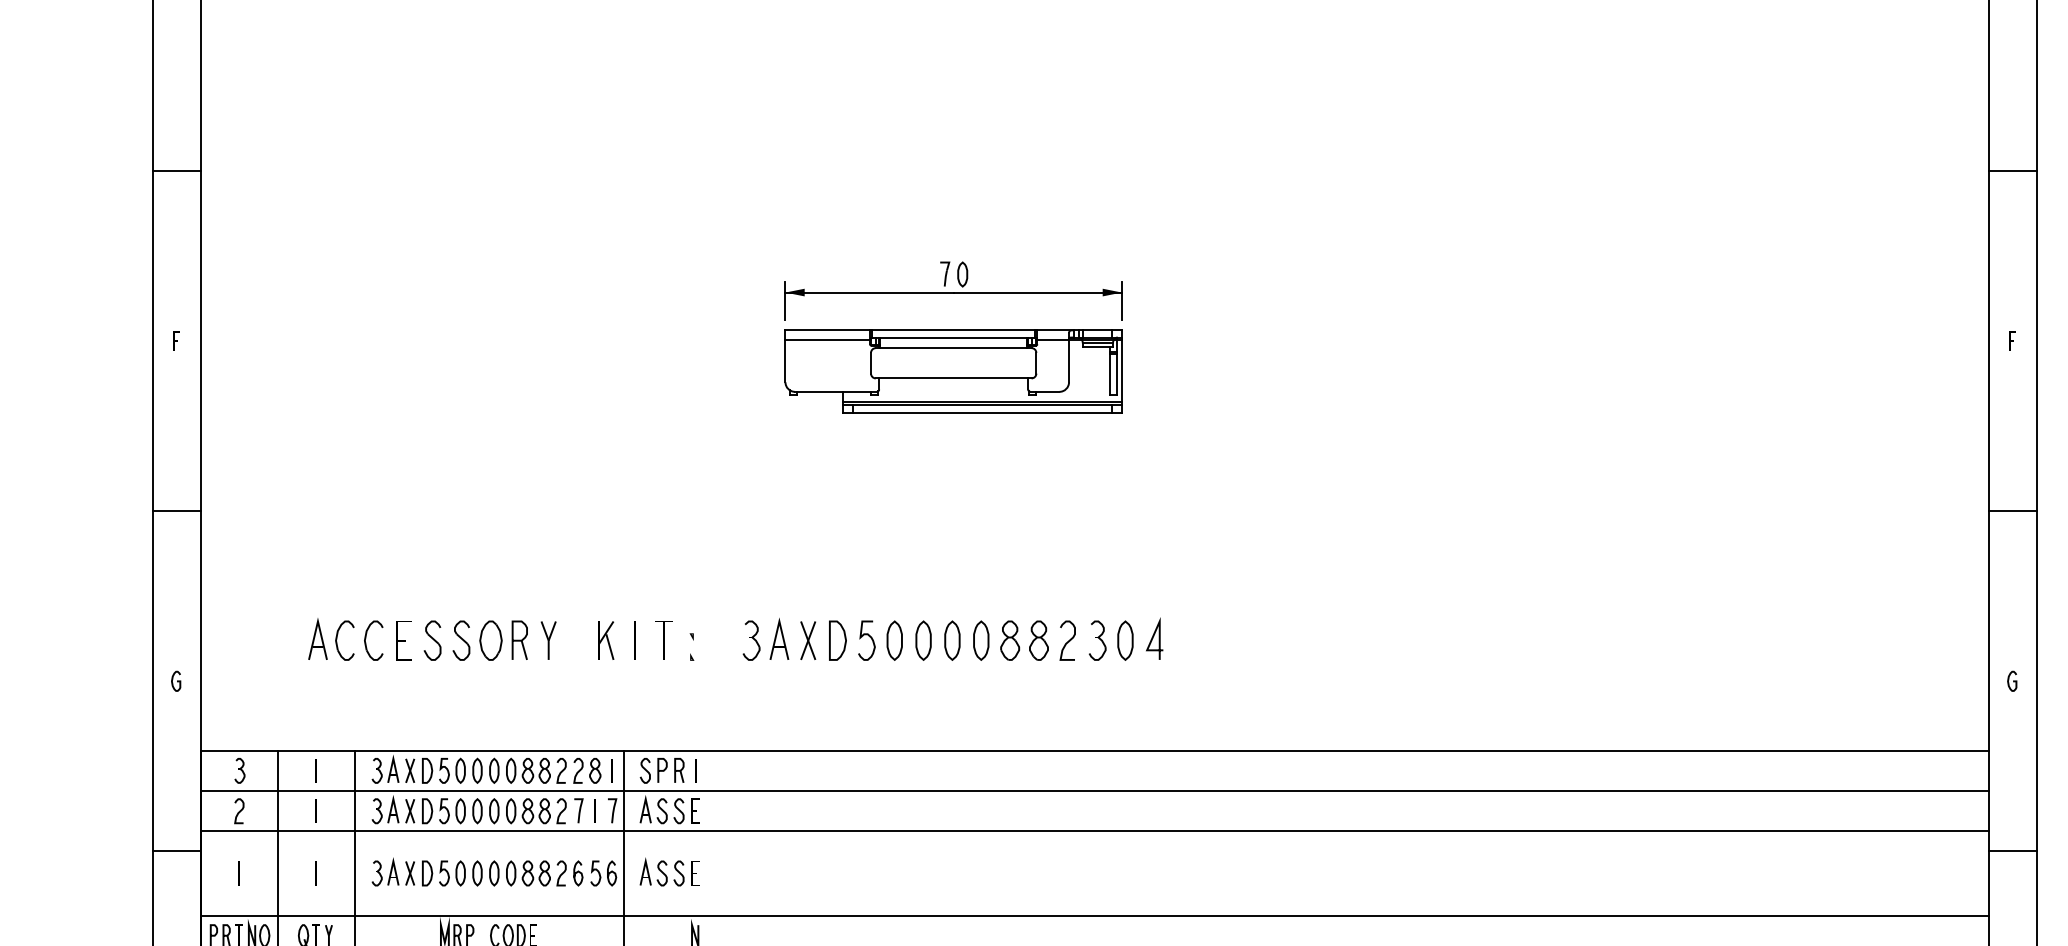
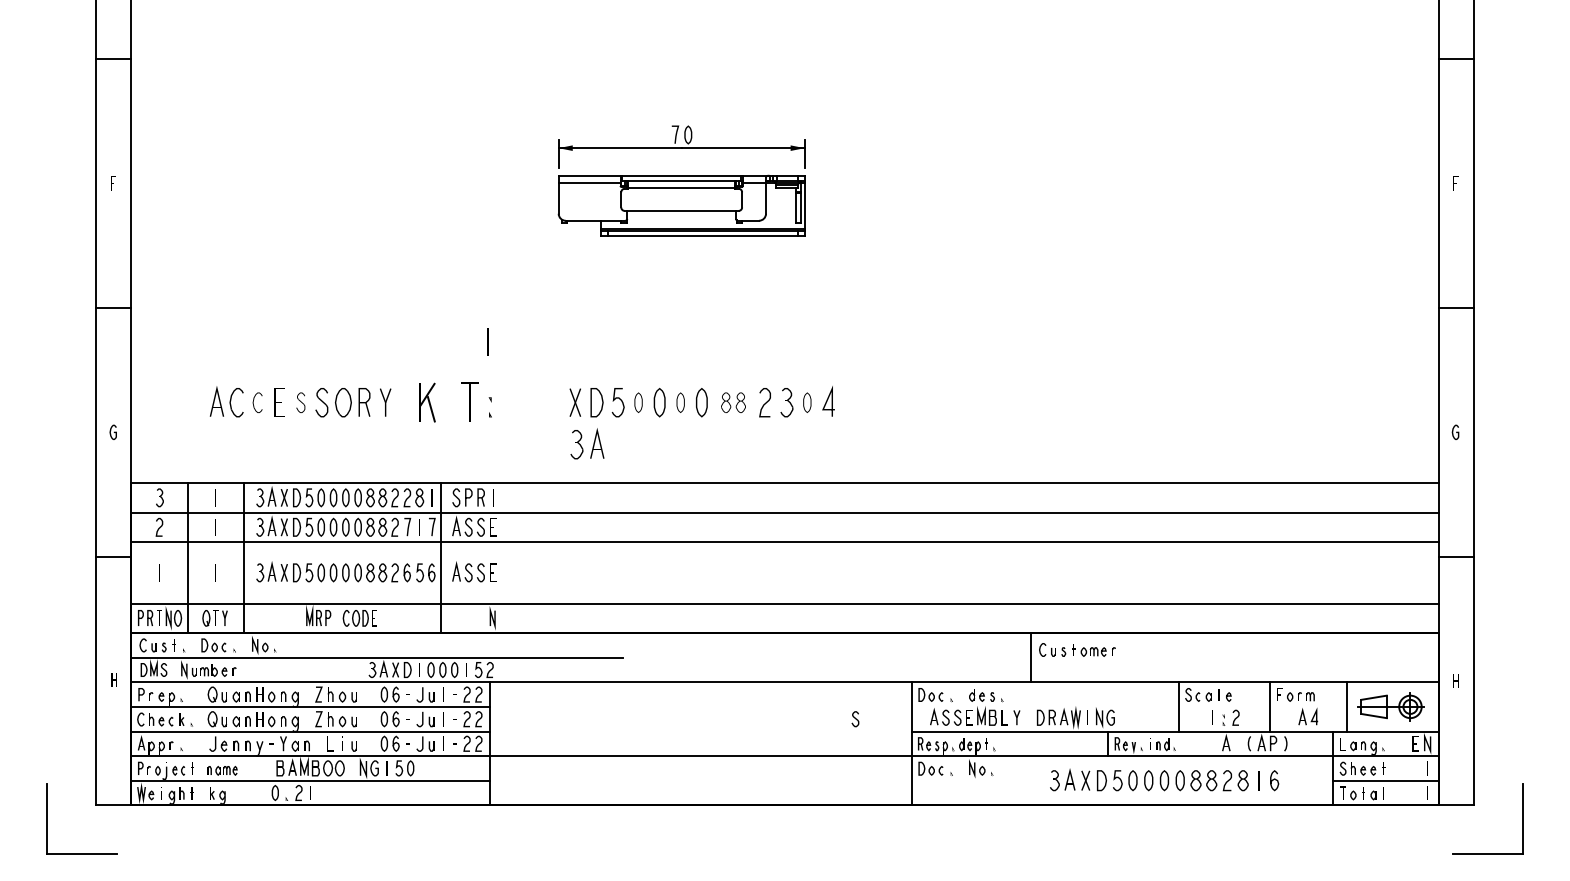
part: (766, 639) -> (587, 443), moved
part: (373, 640) -> (257, 402), size x0.7
part: (432, 640) -> (300, 402), size x0.7
part: (605, 640) -> (427, 402), size x1.4
line: (634, 640) -> (487, 341), moved
part: (663, 640) -> (469, 402), size x1.4
part: (894, 640) -> (638, 402), size x0.7
part: (952, 640) -> (680, 402), size x0.7
part: (1024, 640) -> (733, 402), size x0.7
part: (1125, 640) -> (807, 402), size x0.7

